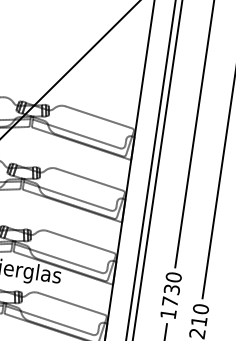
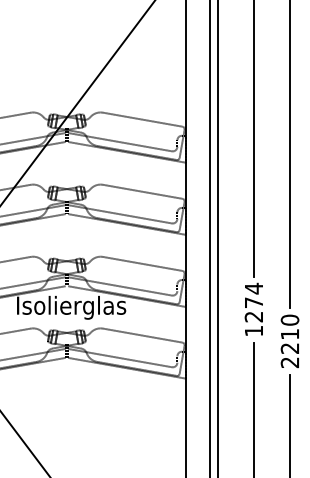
text: (171, 289) -> (253, 302), 1730 -> 1274

